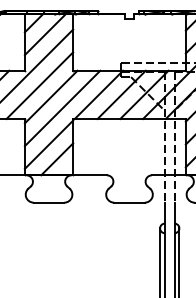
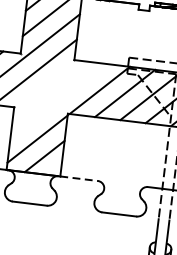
line: (50, 96) -> (45, 85), removed
line: (62, 108) -> (57, 100), removed
line: (90, 175) -> (79, 178), solid -> dashed

